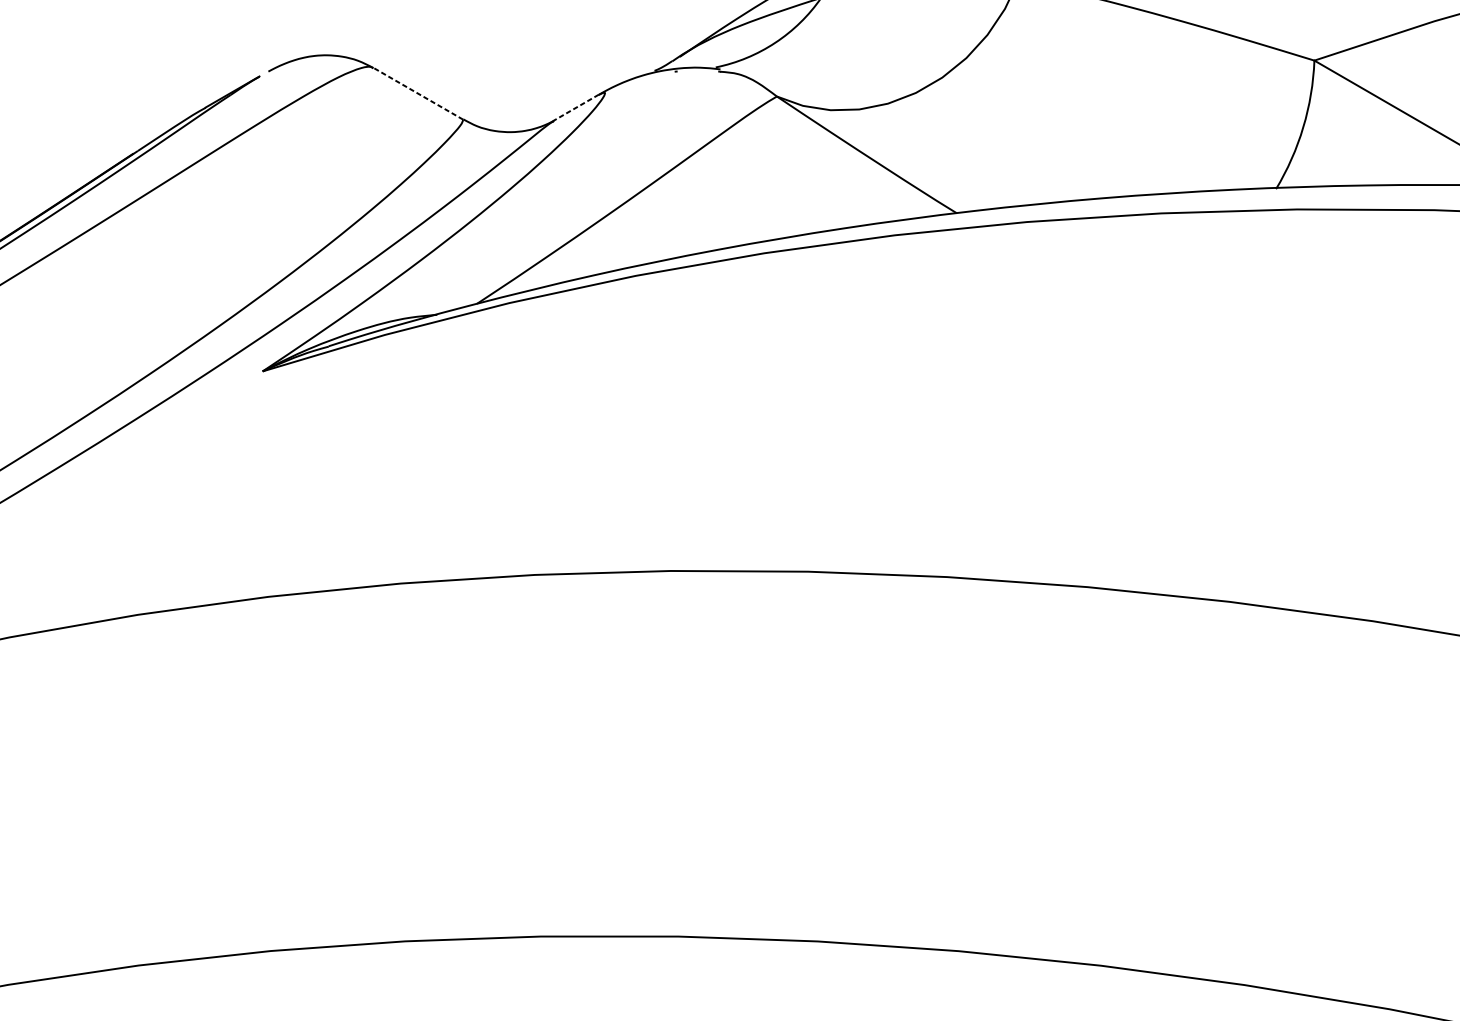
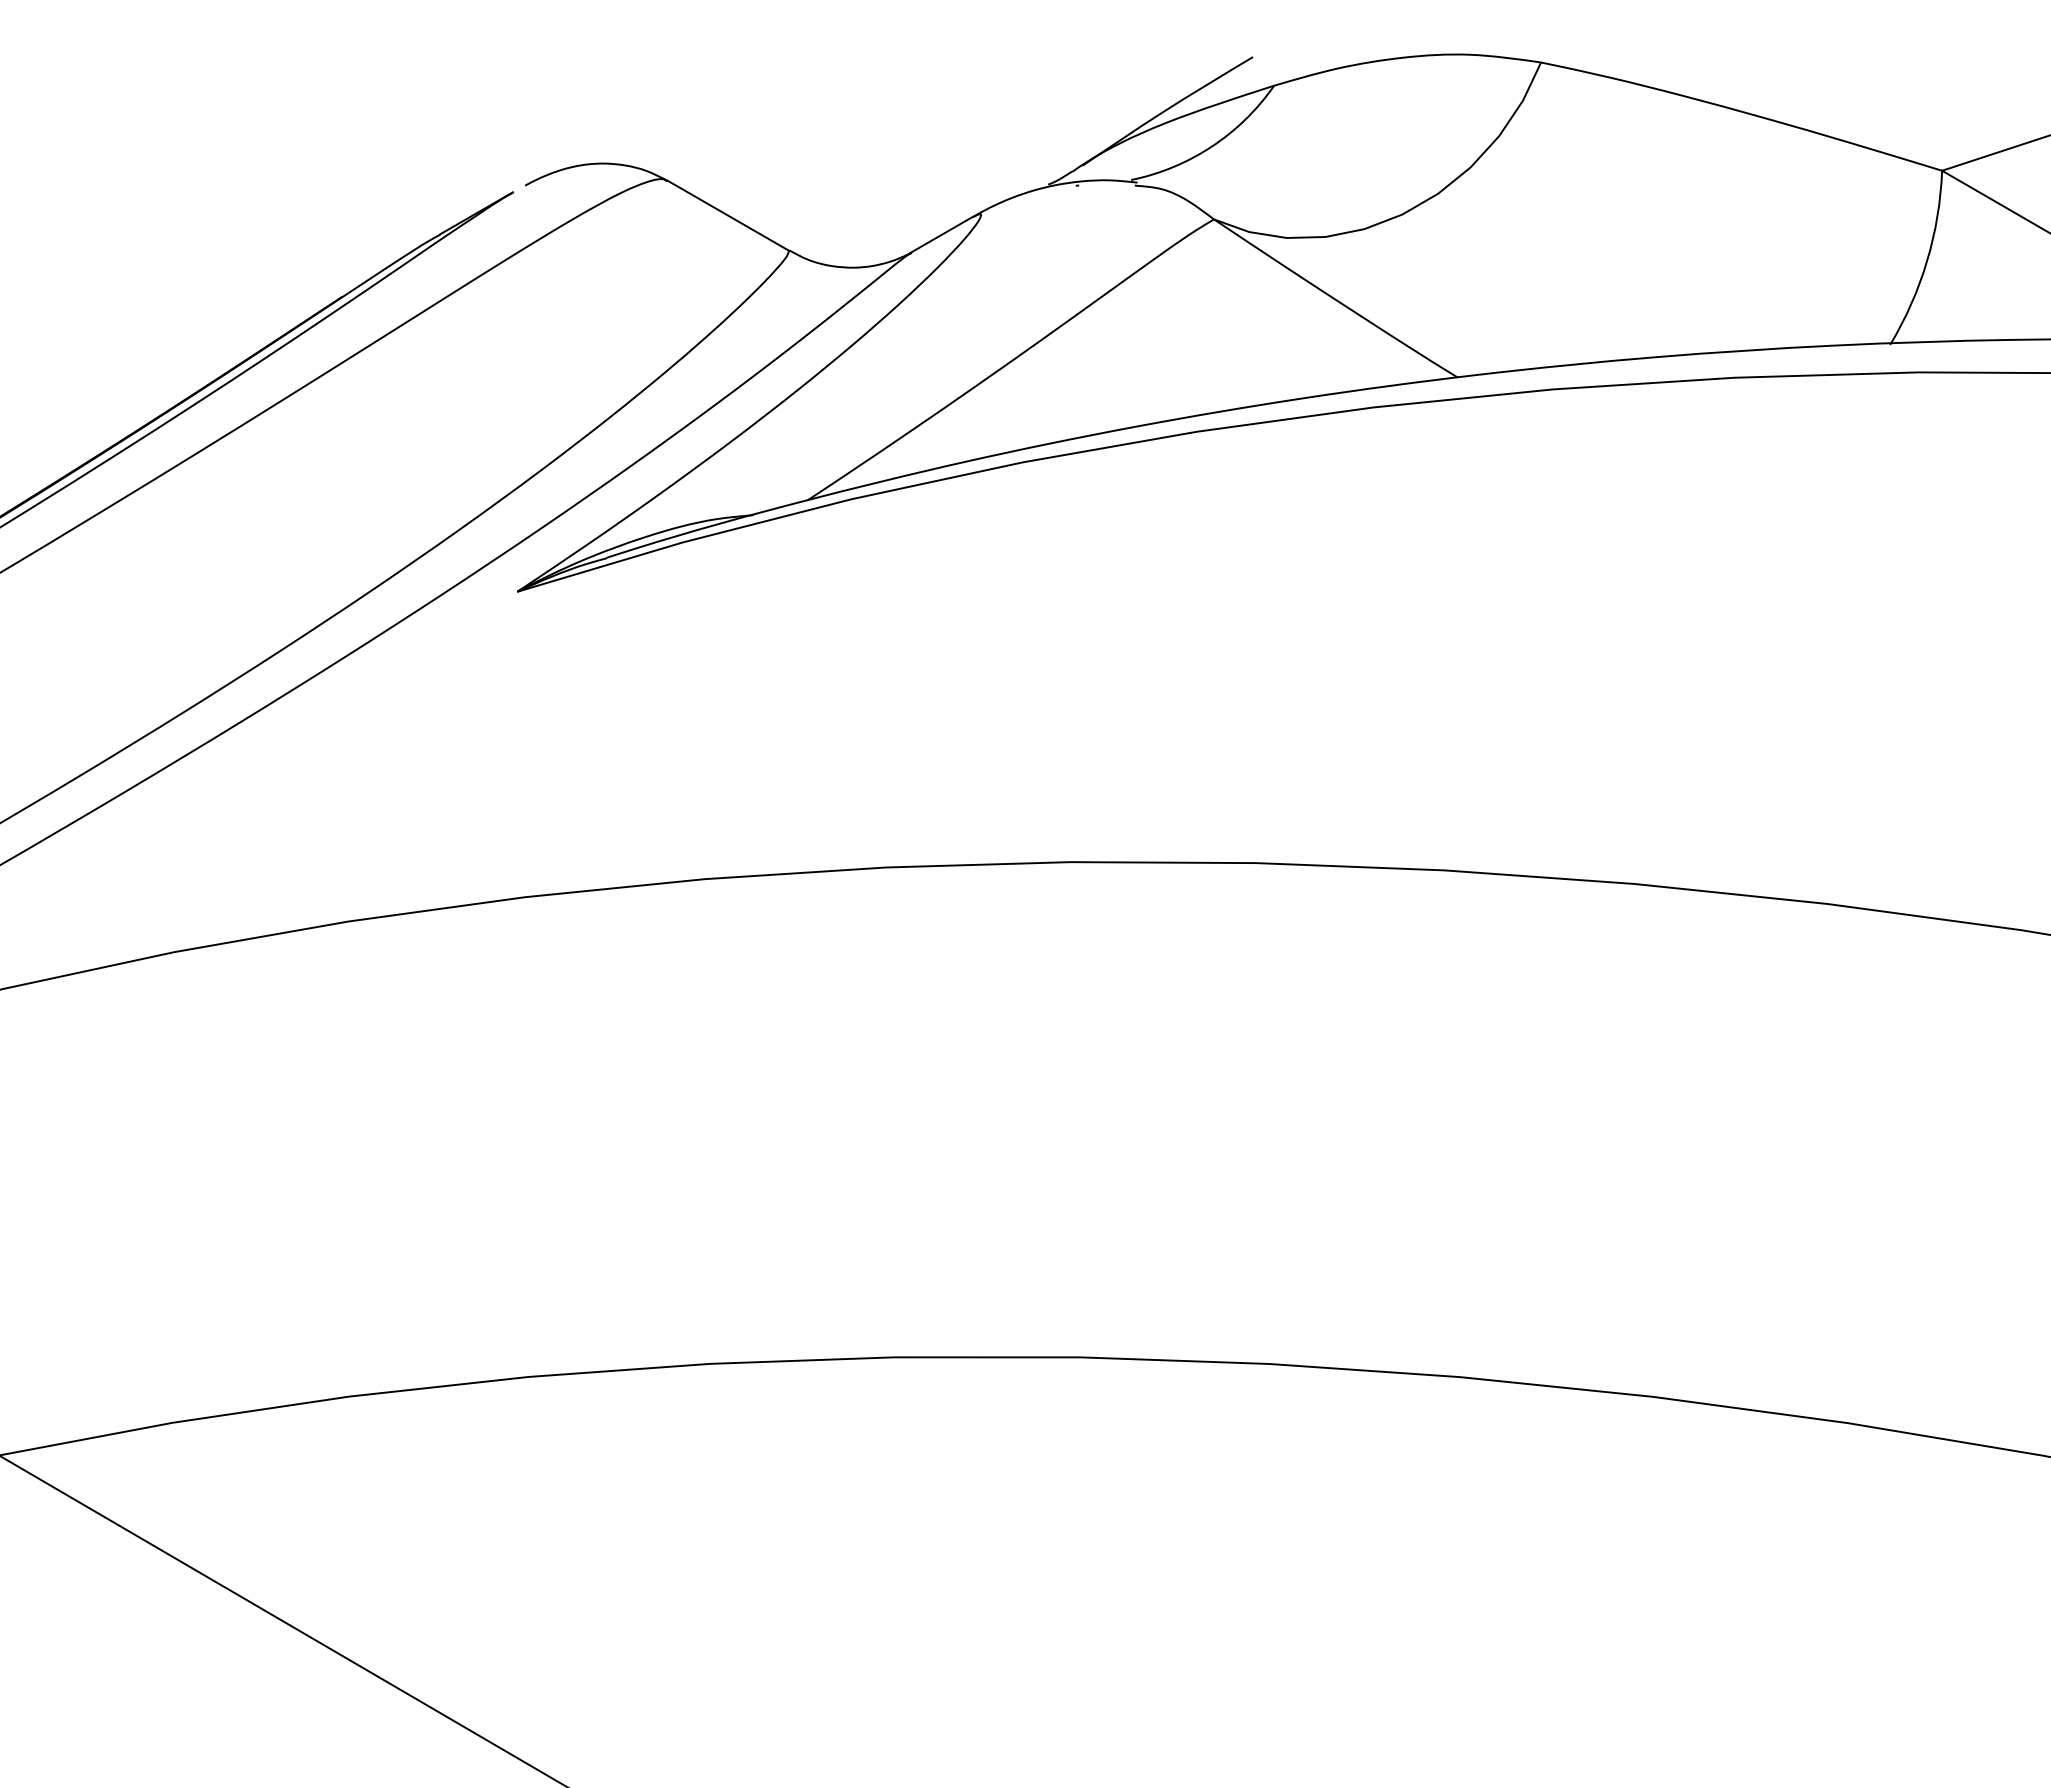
line: (417, 93) -> (727, 215), dashed -> solid
line: (575, 107) -> (941, 234), dashed -> solid

